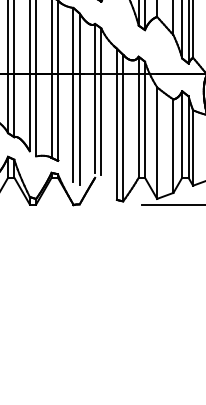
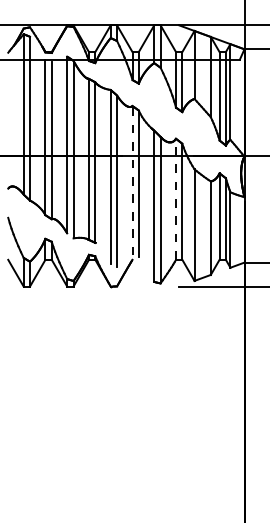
line: (95, 98) -> (132, 180), solid -> dashed
line: (139, 117) -> (176, 199), solid -> dashed

